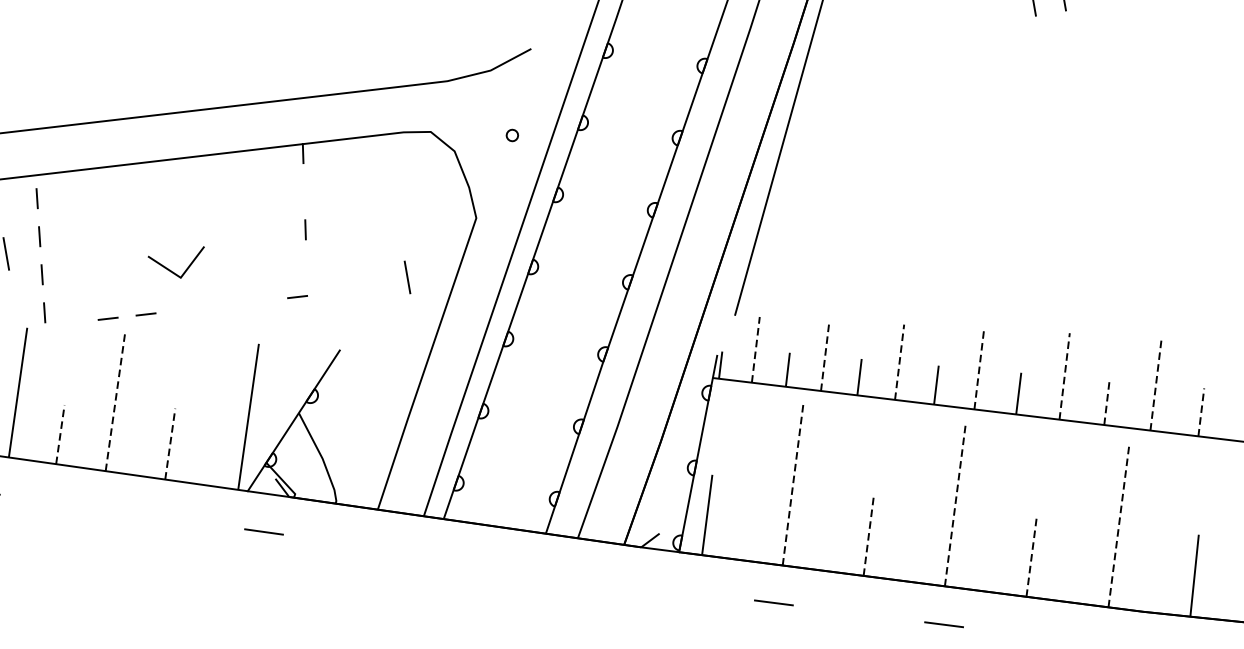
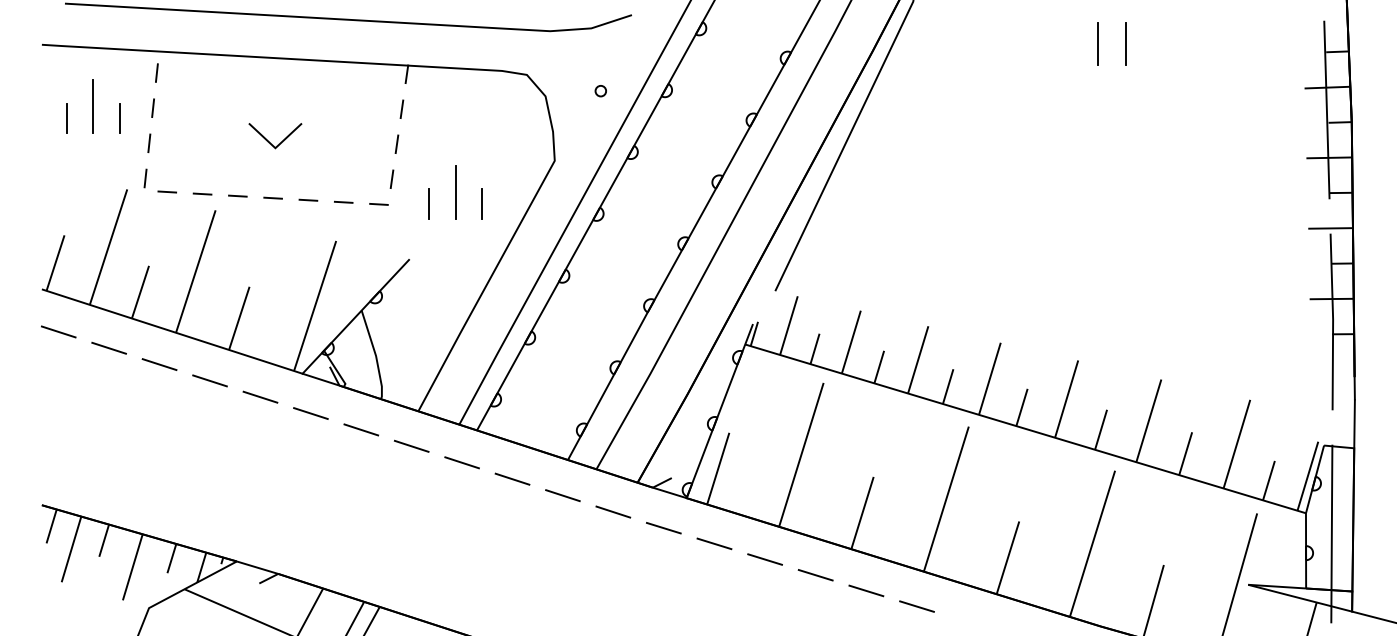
line: (303, 190) -> (401, 108), added
line: (306, 267) -> (391, 178), added
line: (376, 269) -> (455, 191), added
line: (173, 271) -> (269, 141), moved
line: (351, 286) -> (429, 203), added
line: (259, 300) -> (343, 201), added
line: (221, 304) -> (308, 199), added
line: (183, 309) -> (272, 197), added
line: (69, 322) -> (166, 191), added
line: (755, 349) -> (788, 325), dashed -> solid
line: (825, 356) -> (851, 342), dashed -> solid
line: (899, 361) -> (918, 359), dashed -> solid
line: (978, 368) -> (989, 378), dashed -> solid
line: (1064, 375) -> (1066, 398), dashed -> solid
line: (1156, 383) -> (1149, 420), dashed -> solid
line: (116, 402) -> (196, 271), dashed -> solid
line: (1107, 402) -> (1101, 429), dashed -> solid
line: (1201, 412) -> (1185, 453), dashed -> solid
line: (60, 434) -> (140, 292), dashed -> solid
line: (170, 443) -> (239, 317), dashed -> solid
line: (793, 484) -> (801, 454), dashed -> solid
line: (36, 499) -> (108, 347), added
line: (955, 505) -> (946, 499), dashed -> solid
line: (93, 507) -> (159, 364), added
line: (150, 515) -> (209, 380), added
line: (207, 523) -> (260, 396), added
line: (1118, 525) -> (1092, 543), dashed -> solid
line: (868, 535) -> (862, 513), dashed -> solid
line: (320, 539) -> (361, 429), added
line: (376, 547) -> (411, 445), added
line: (1032, 555) -> (1008, 557), dashed -> solid
line: (433, 556) -> (461, 462), added
line: (490, 563) -> (512, 478), added
line: (546, 572) -> (562, 495), added
line: (603, 579) -> (613, 511), added
line: (659, 587) -> (663, 527), added
line: (717, 595) -> (714, 543), added
line: (830, 610) -> (815, 575), added
line: (887, 617) -> (866, 590), added

